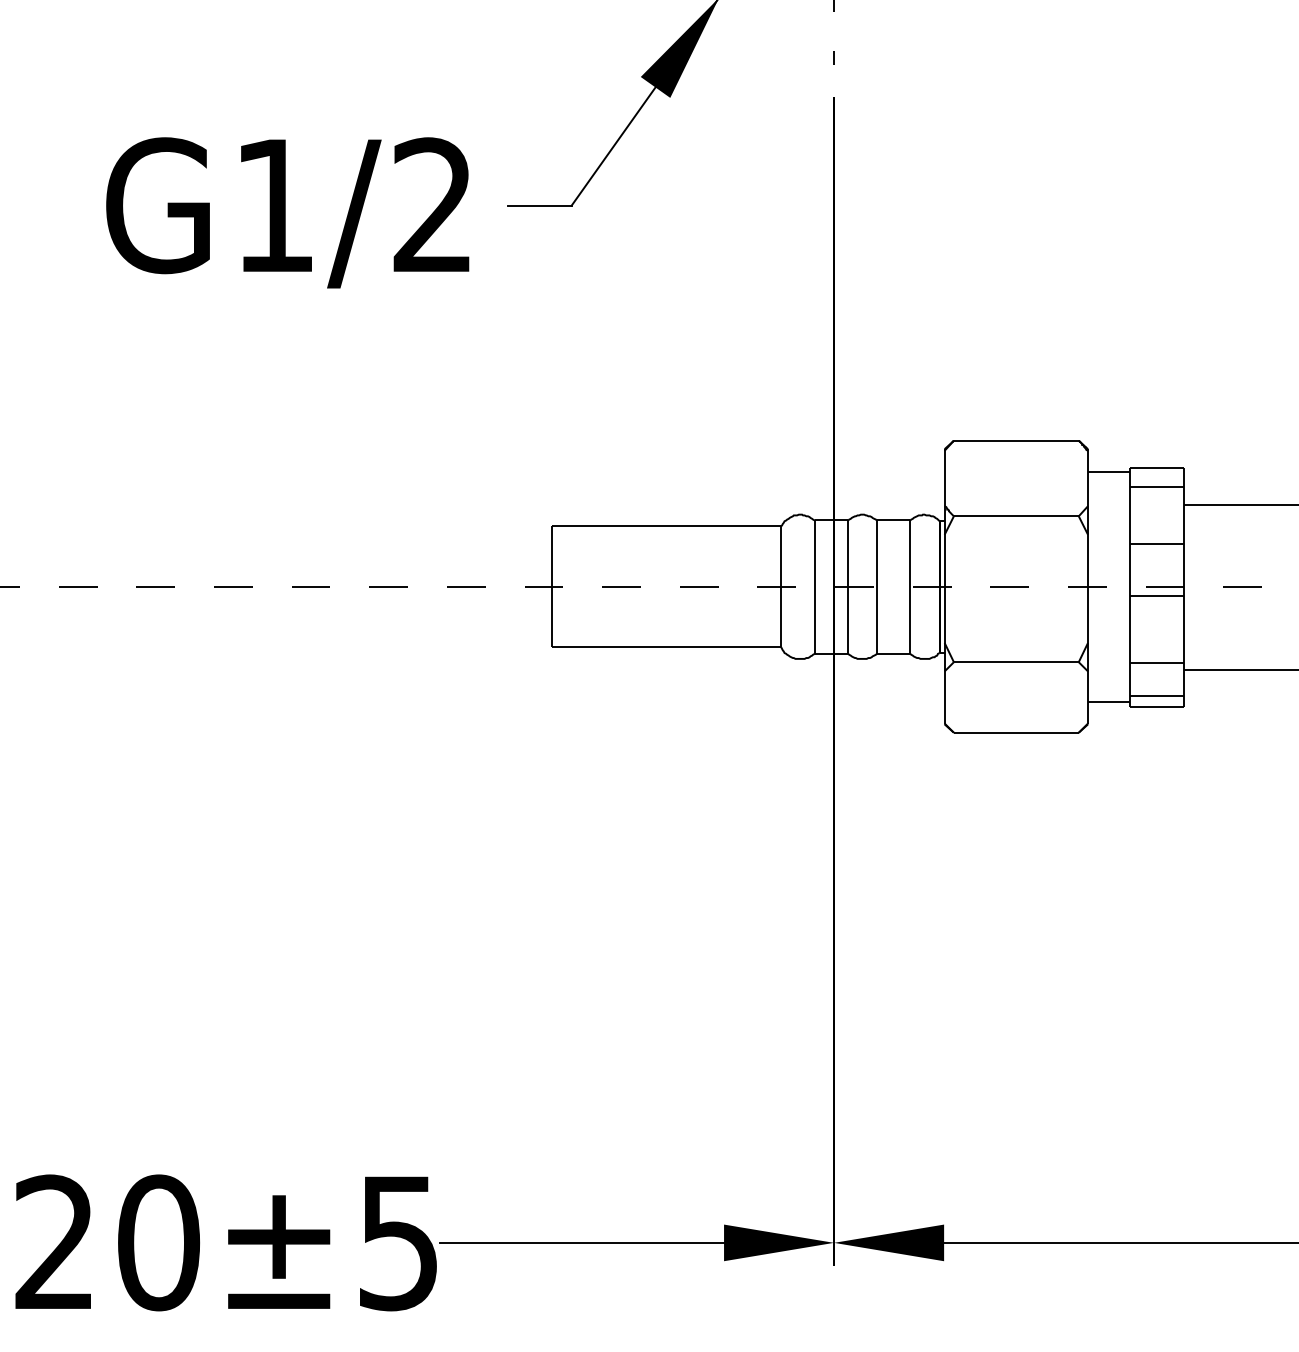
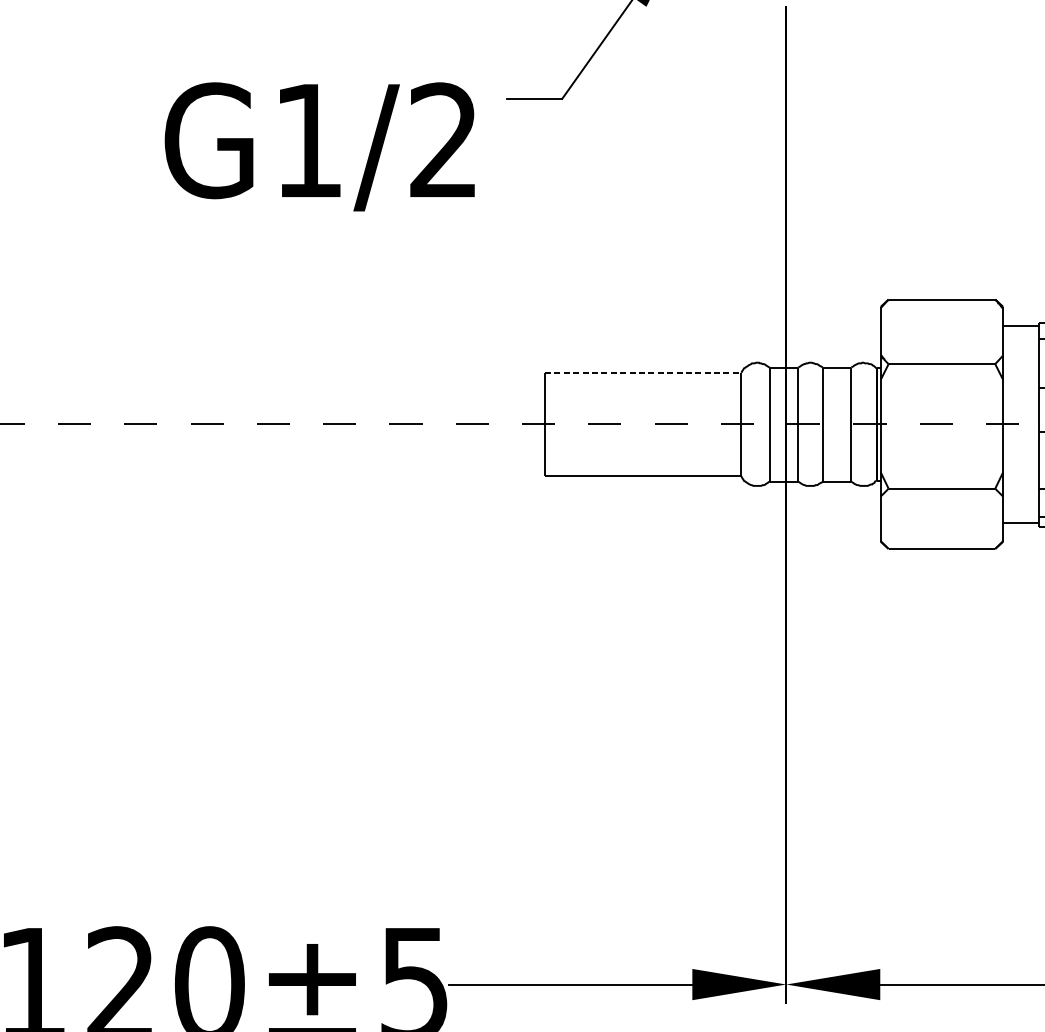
text: (287, 212) -> (319, 146), moved
line: (666, 526) -> (643, 372), solid -> dashed

